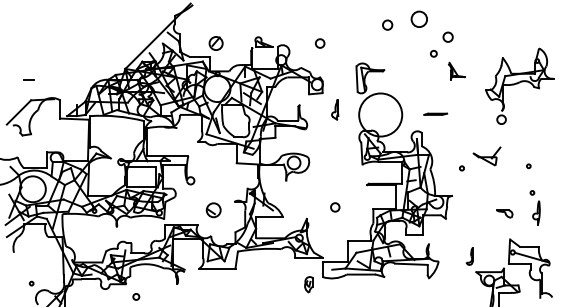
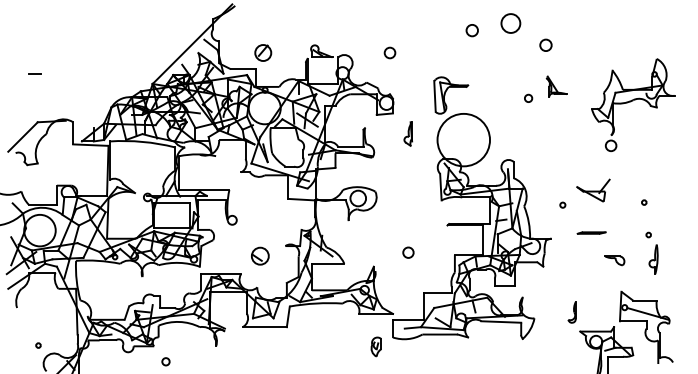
circle: (433, 53) -> (528, 98), moved
line: (28, 79) -> (34, 73), moved
line: (435, 113) -> (591, 232), moved

